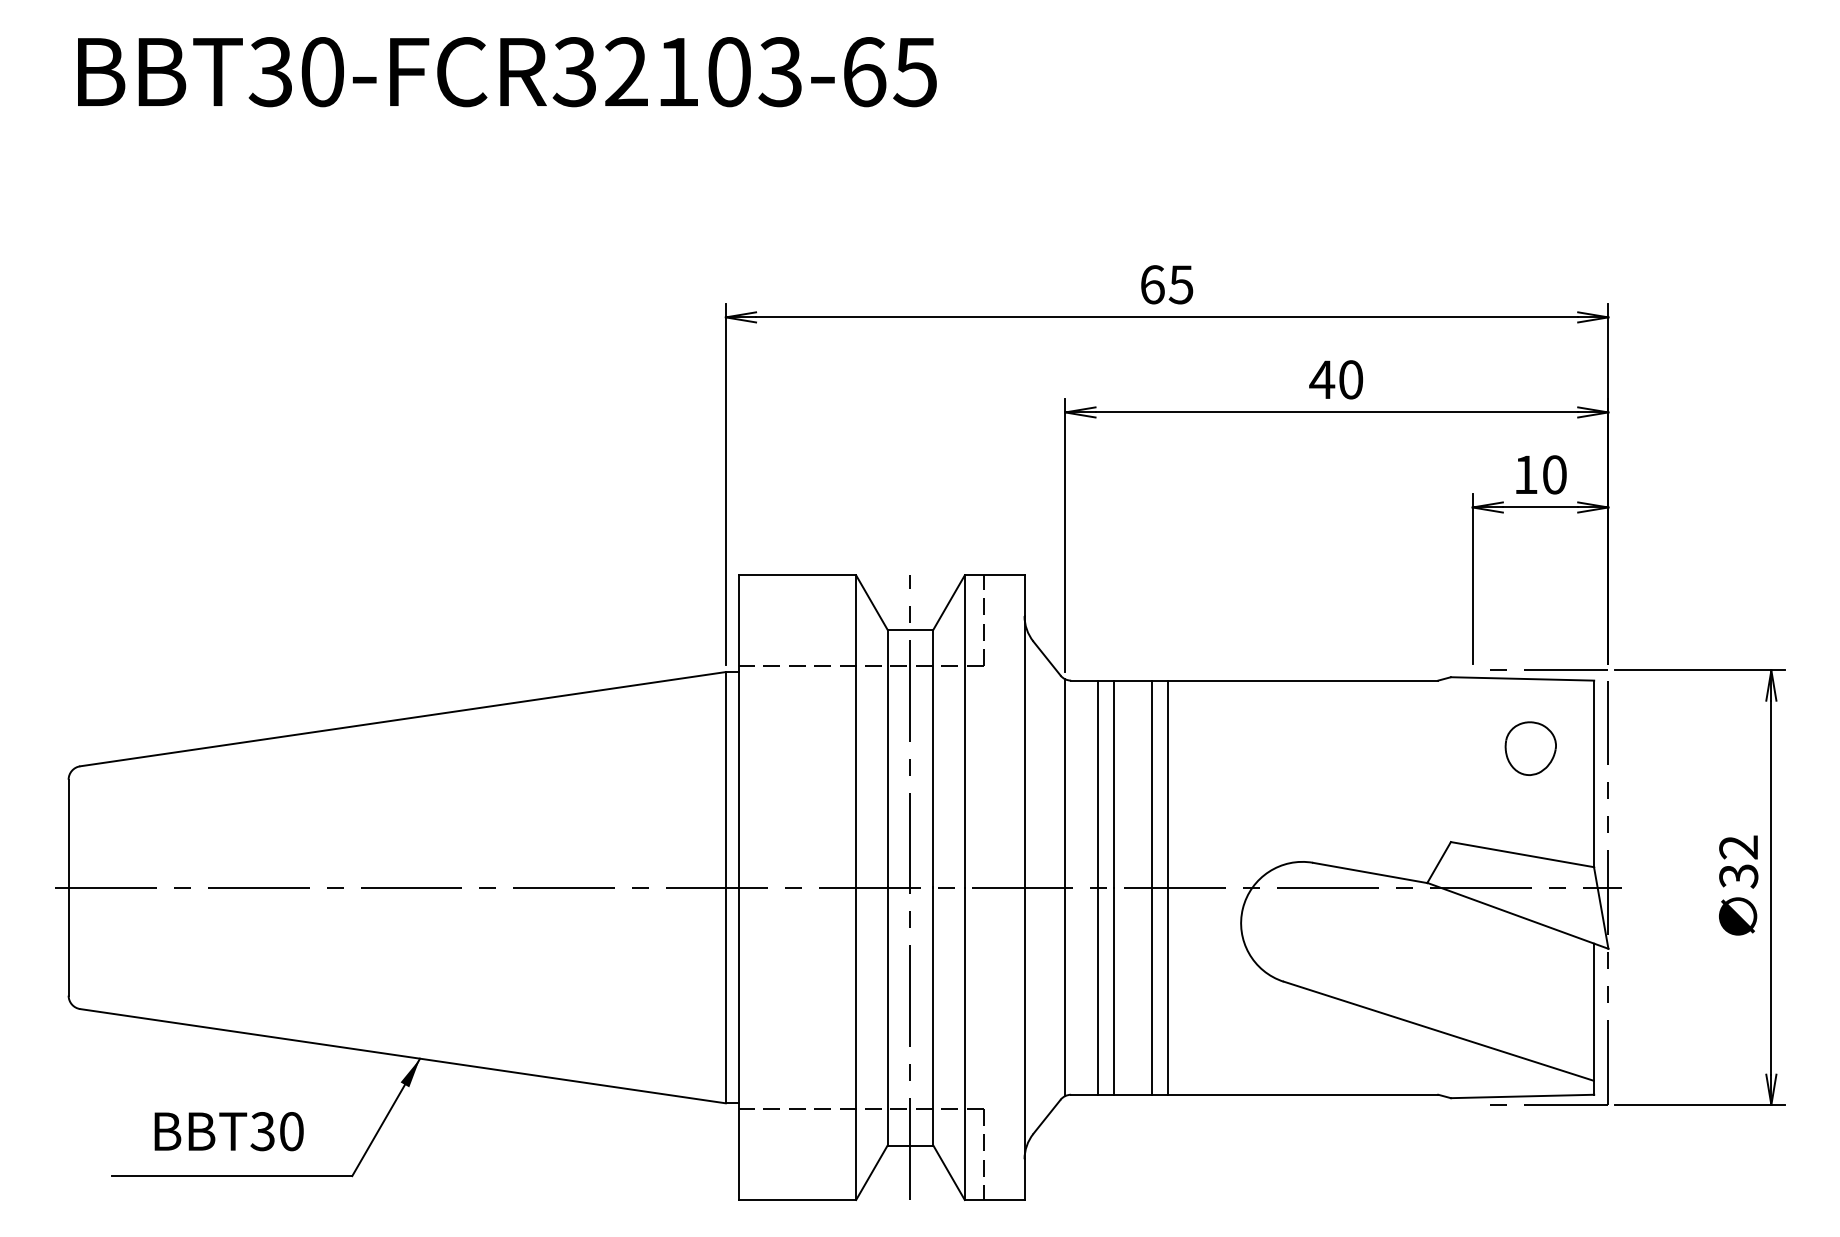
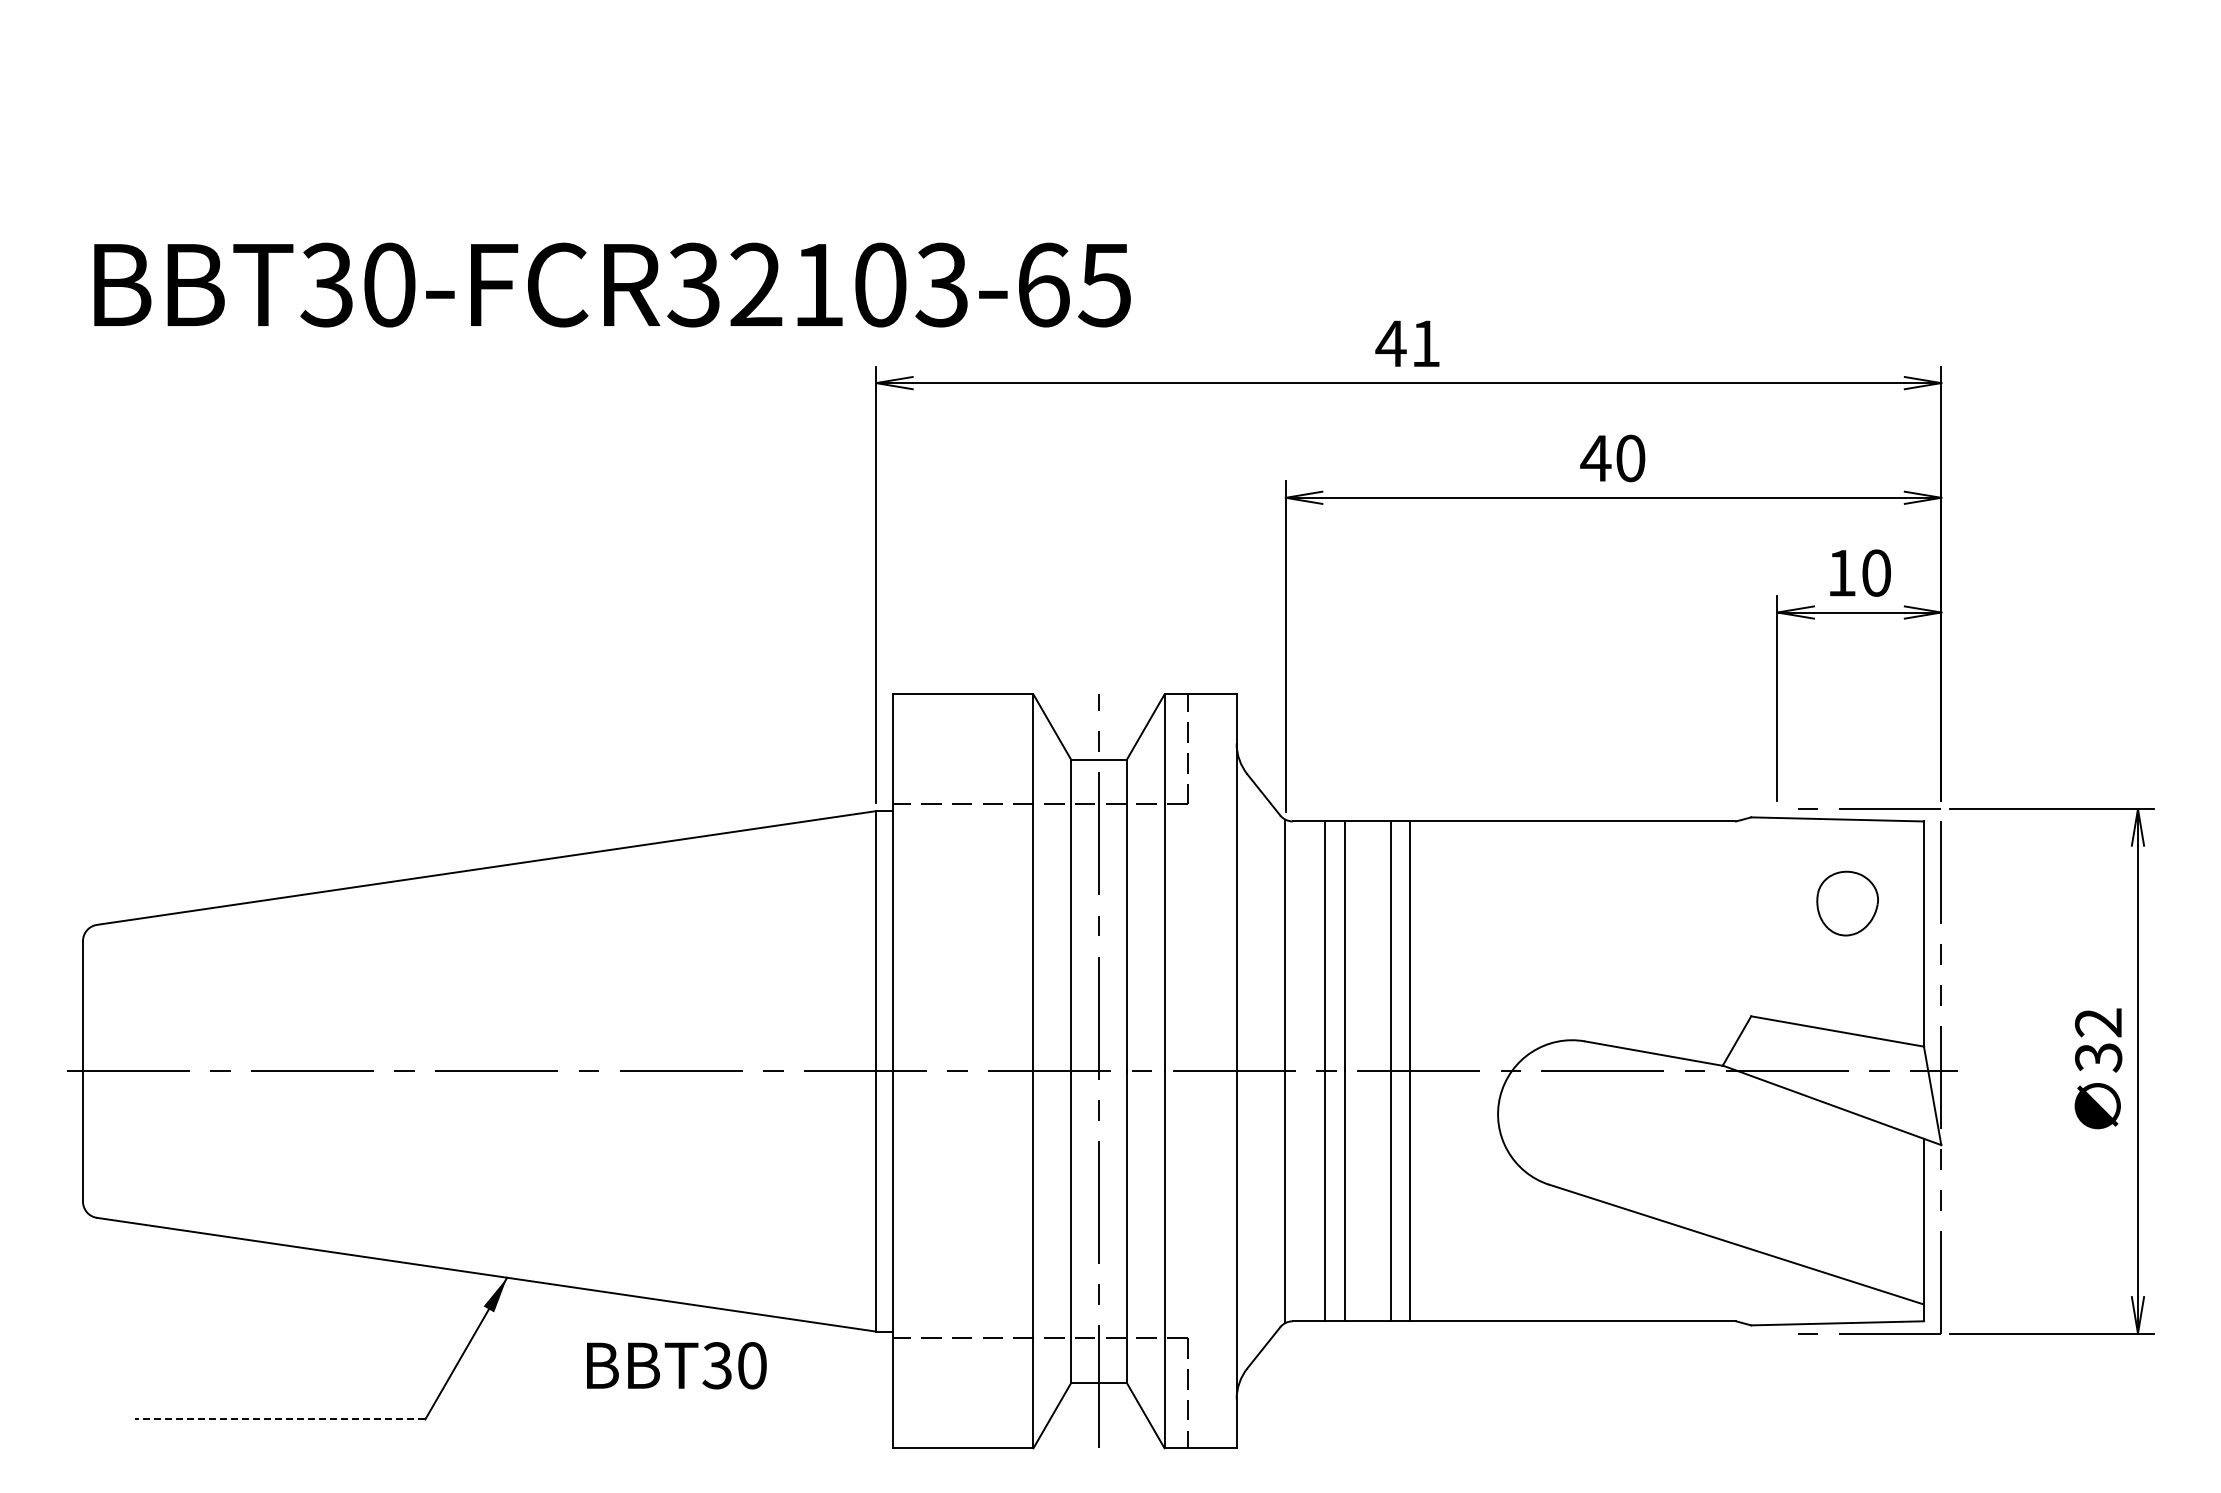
text: (507, 71) -> (612, 284), moved
text: (1166, 284) -> (1407, 343), 65 -> 41
text: (228, 1131) -> (676, 1365), moved
line: (231, 1176) -> (279, 1419), solid -> dashed

